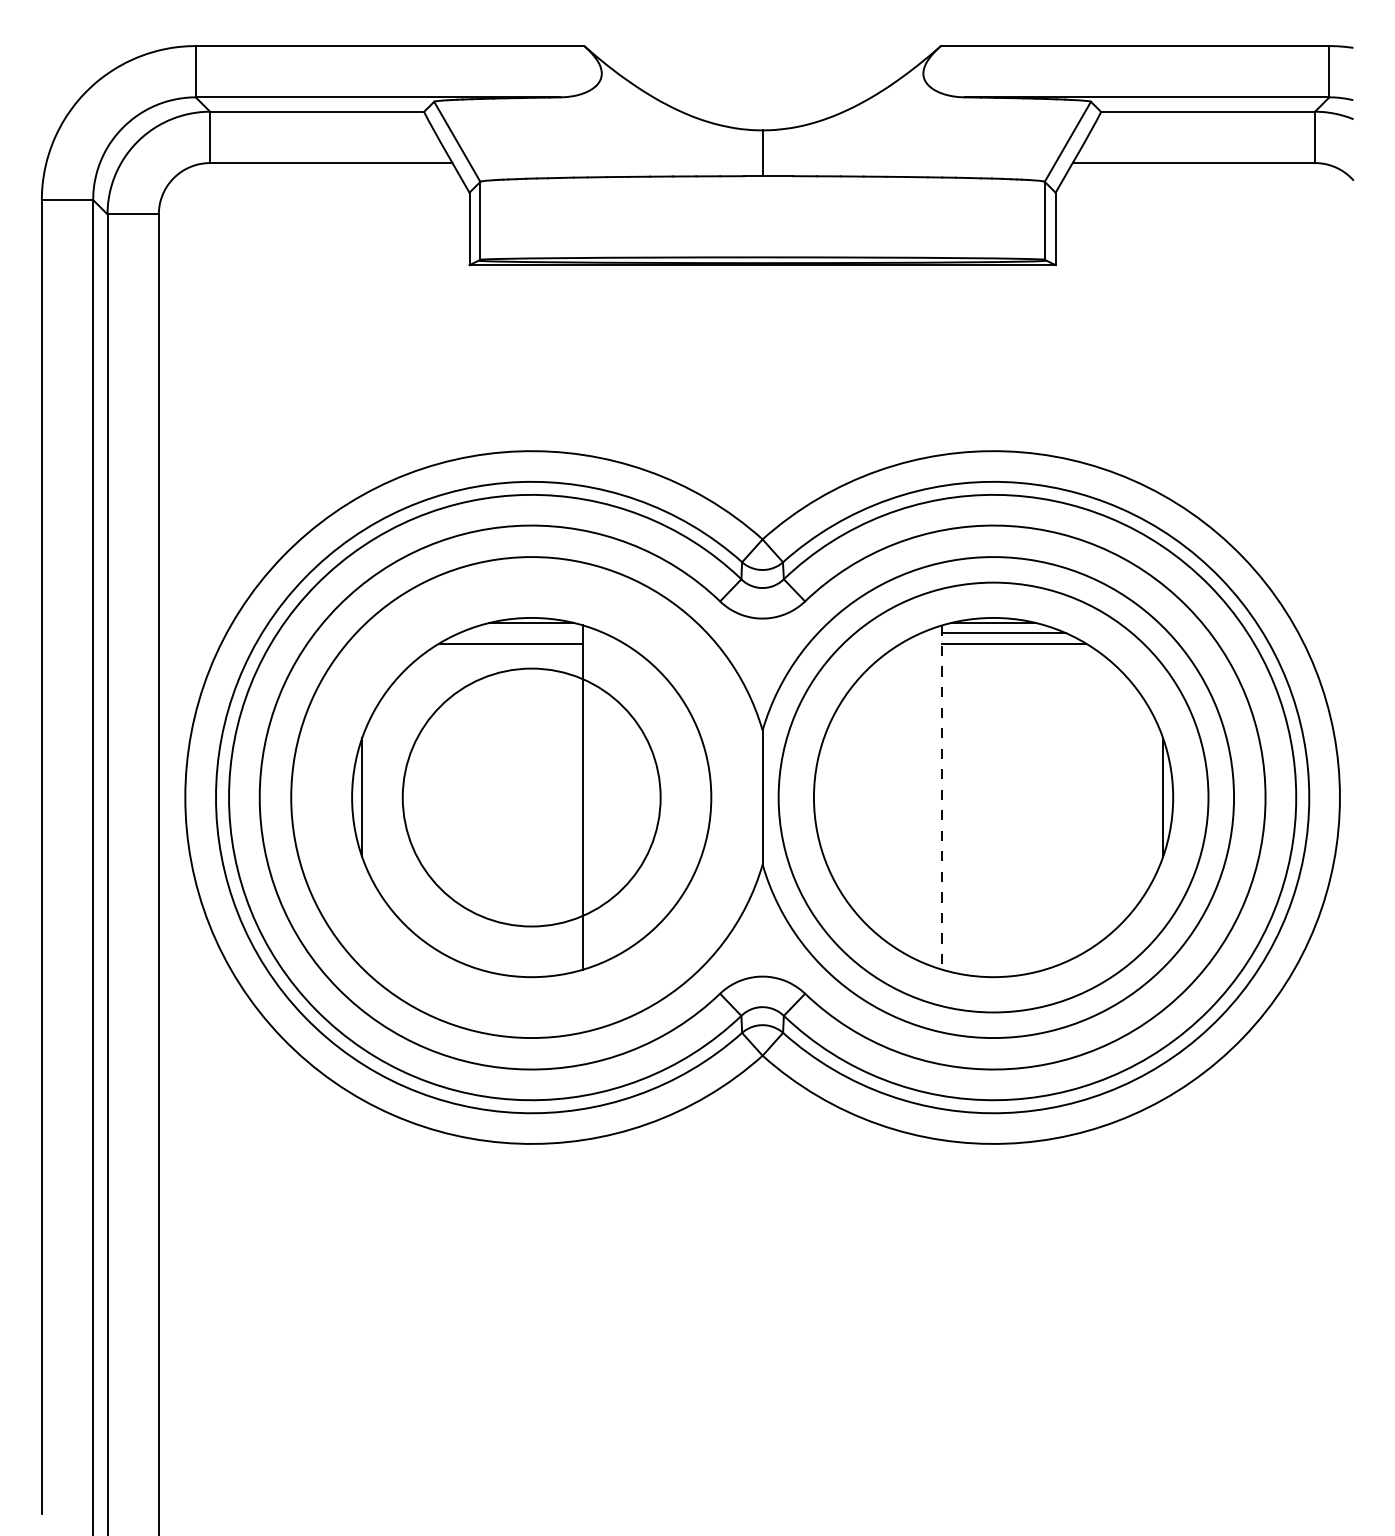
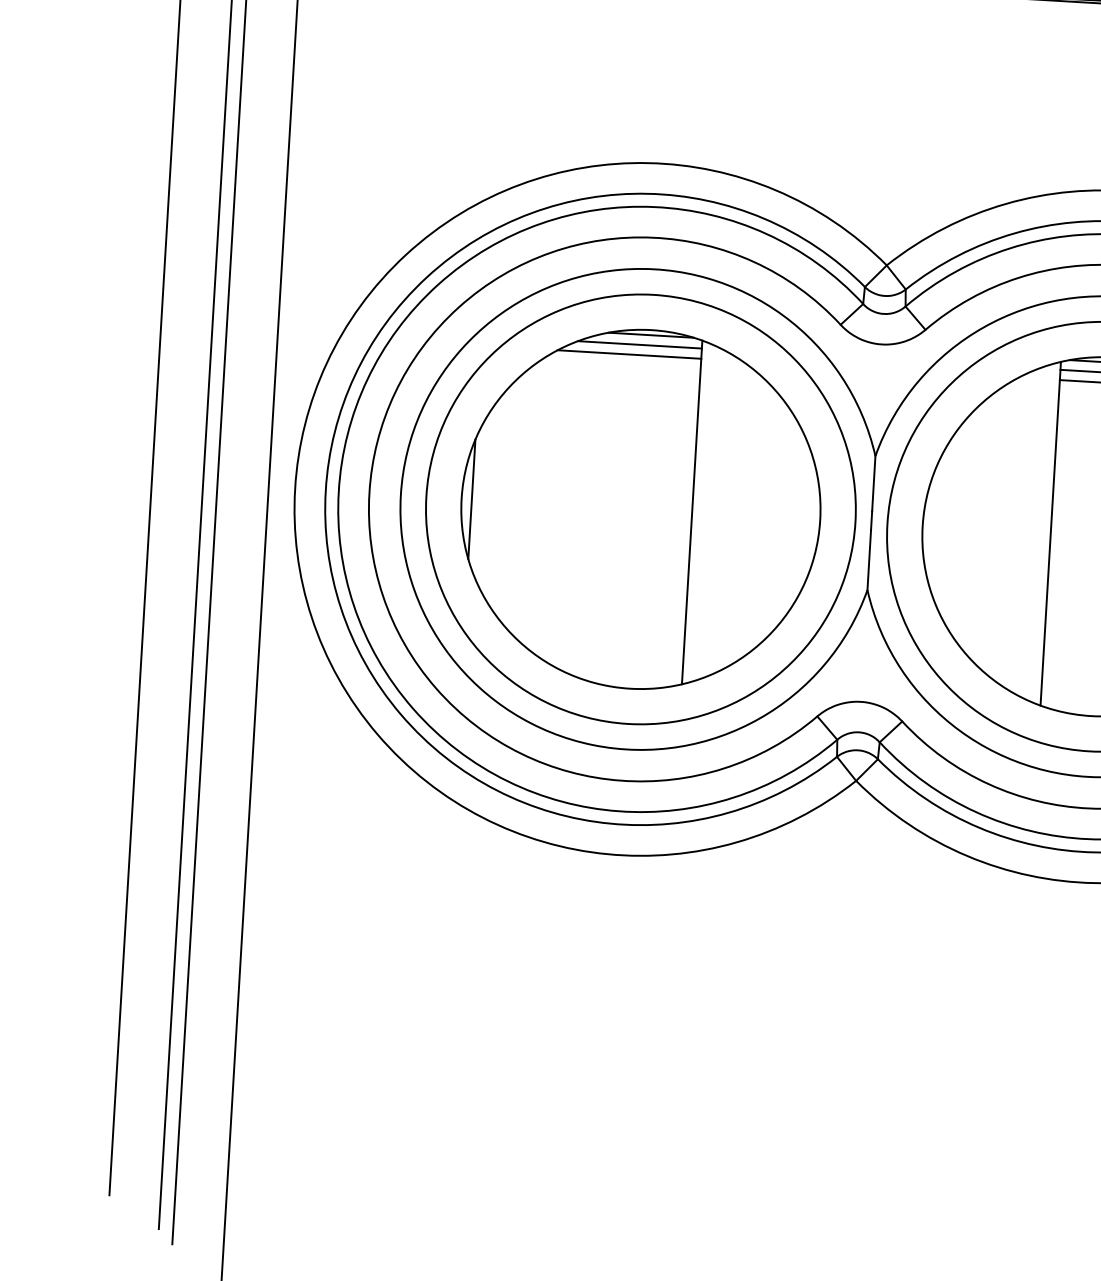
line: (520, 633) -> (639, 344), added
circle: (531, 797) -> (640, 509), size x1.67
line: (942, 798) -> (1050, 534), dashed -> solid

